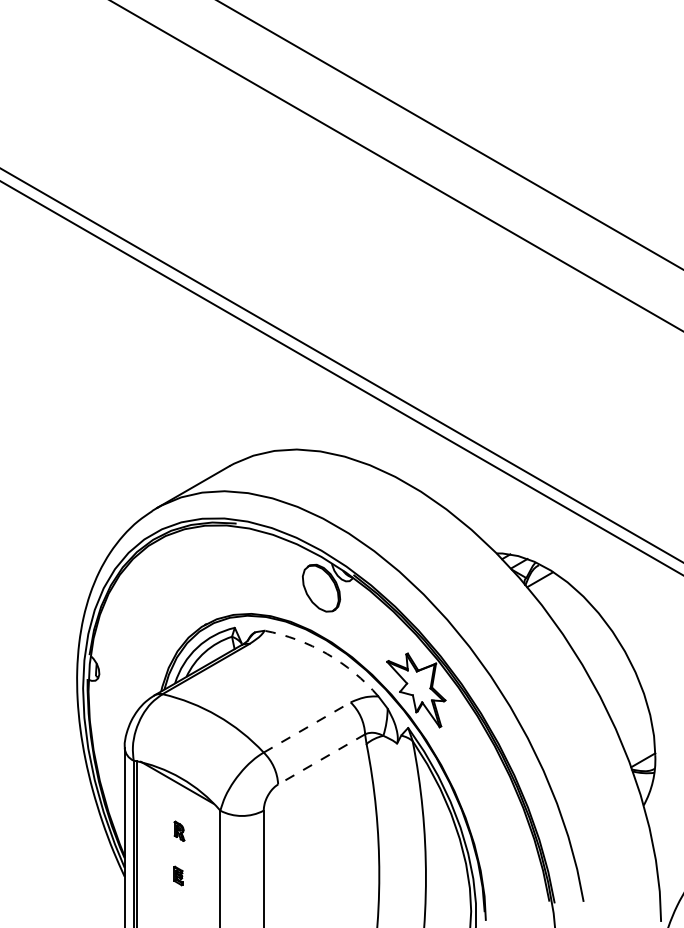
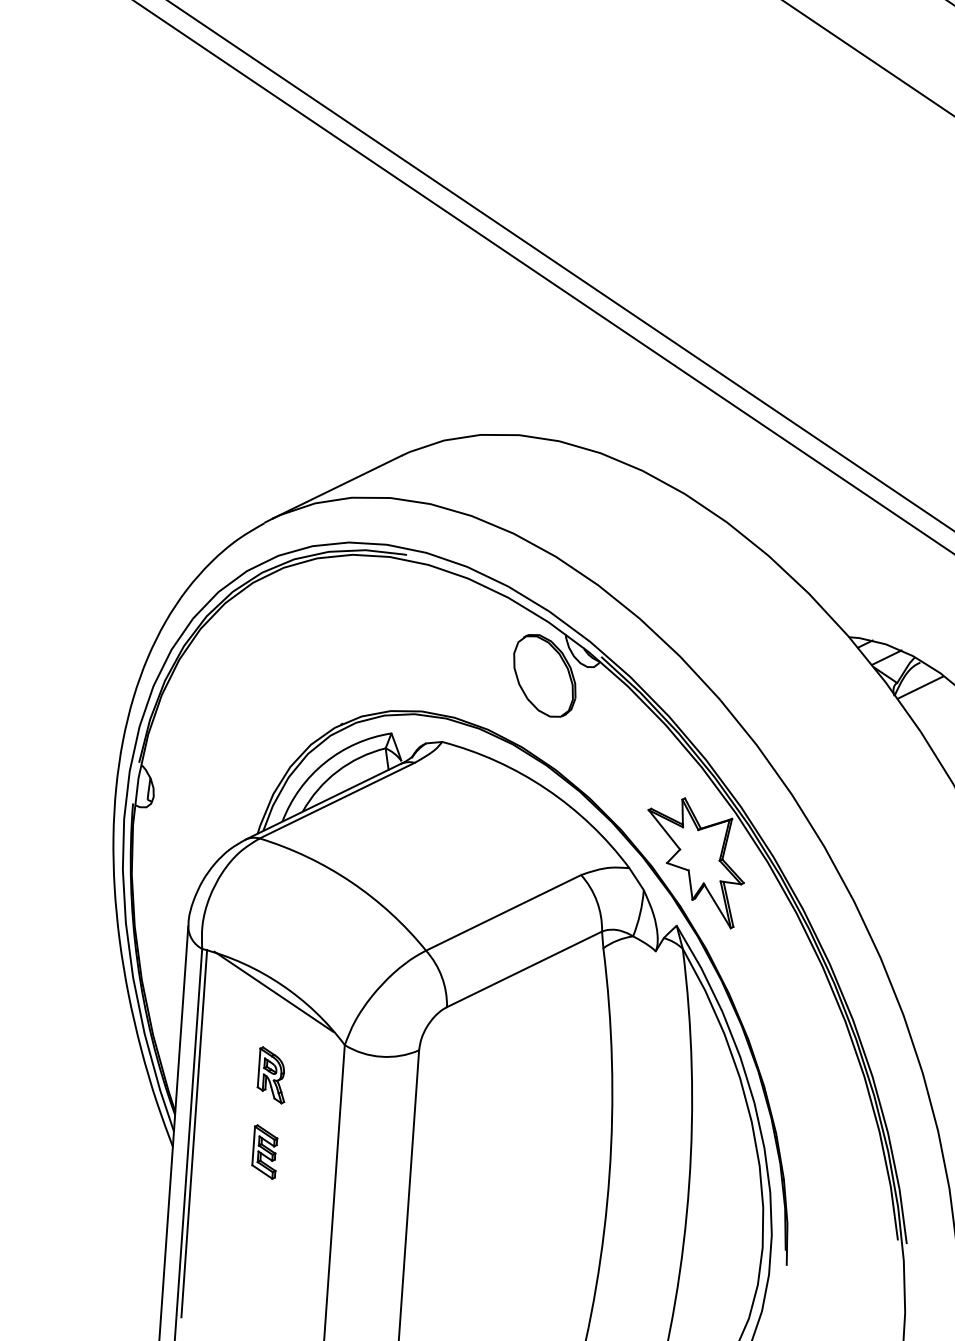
arc: (327, 653) -> (547, 788), dashed -> solid
line: (307, 727) -> (504, 912), dashed -> solid
line: (321, 759) -> (524, 969), dashed -> solid
part: (179, 831) -> (272, 1075), size x1.67
part: (178, 875) -> (265, 1151), size x1.67

